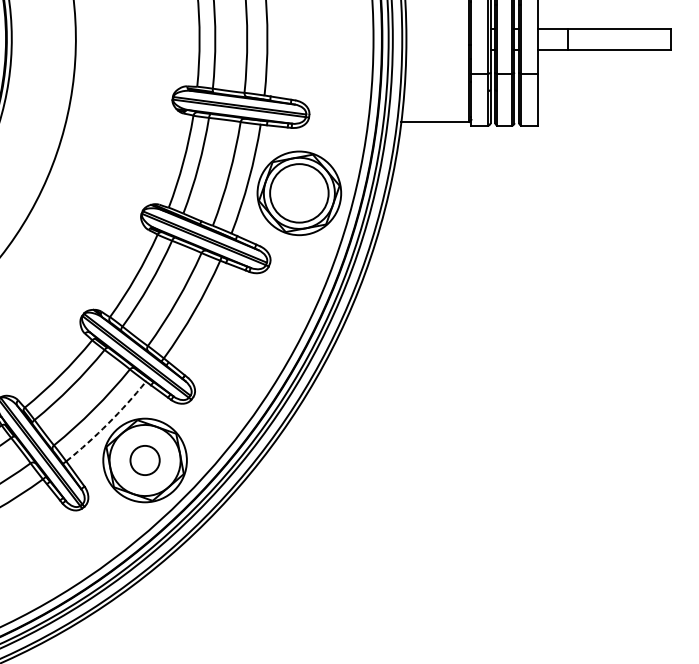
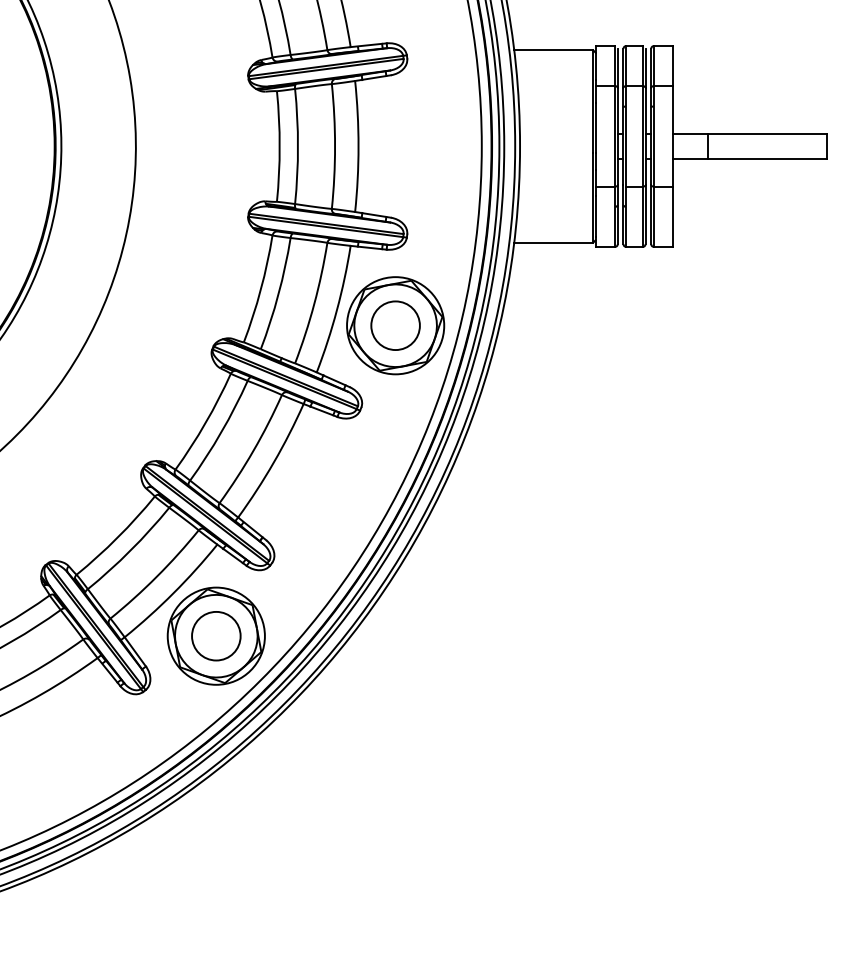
circle: (299, 193) -> (395, 325), size x0.71
arc: (108, 423) -> (173, 593), dashed -> solid
circle: (145, 459) -> (216, 635), size x1.43

